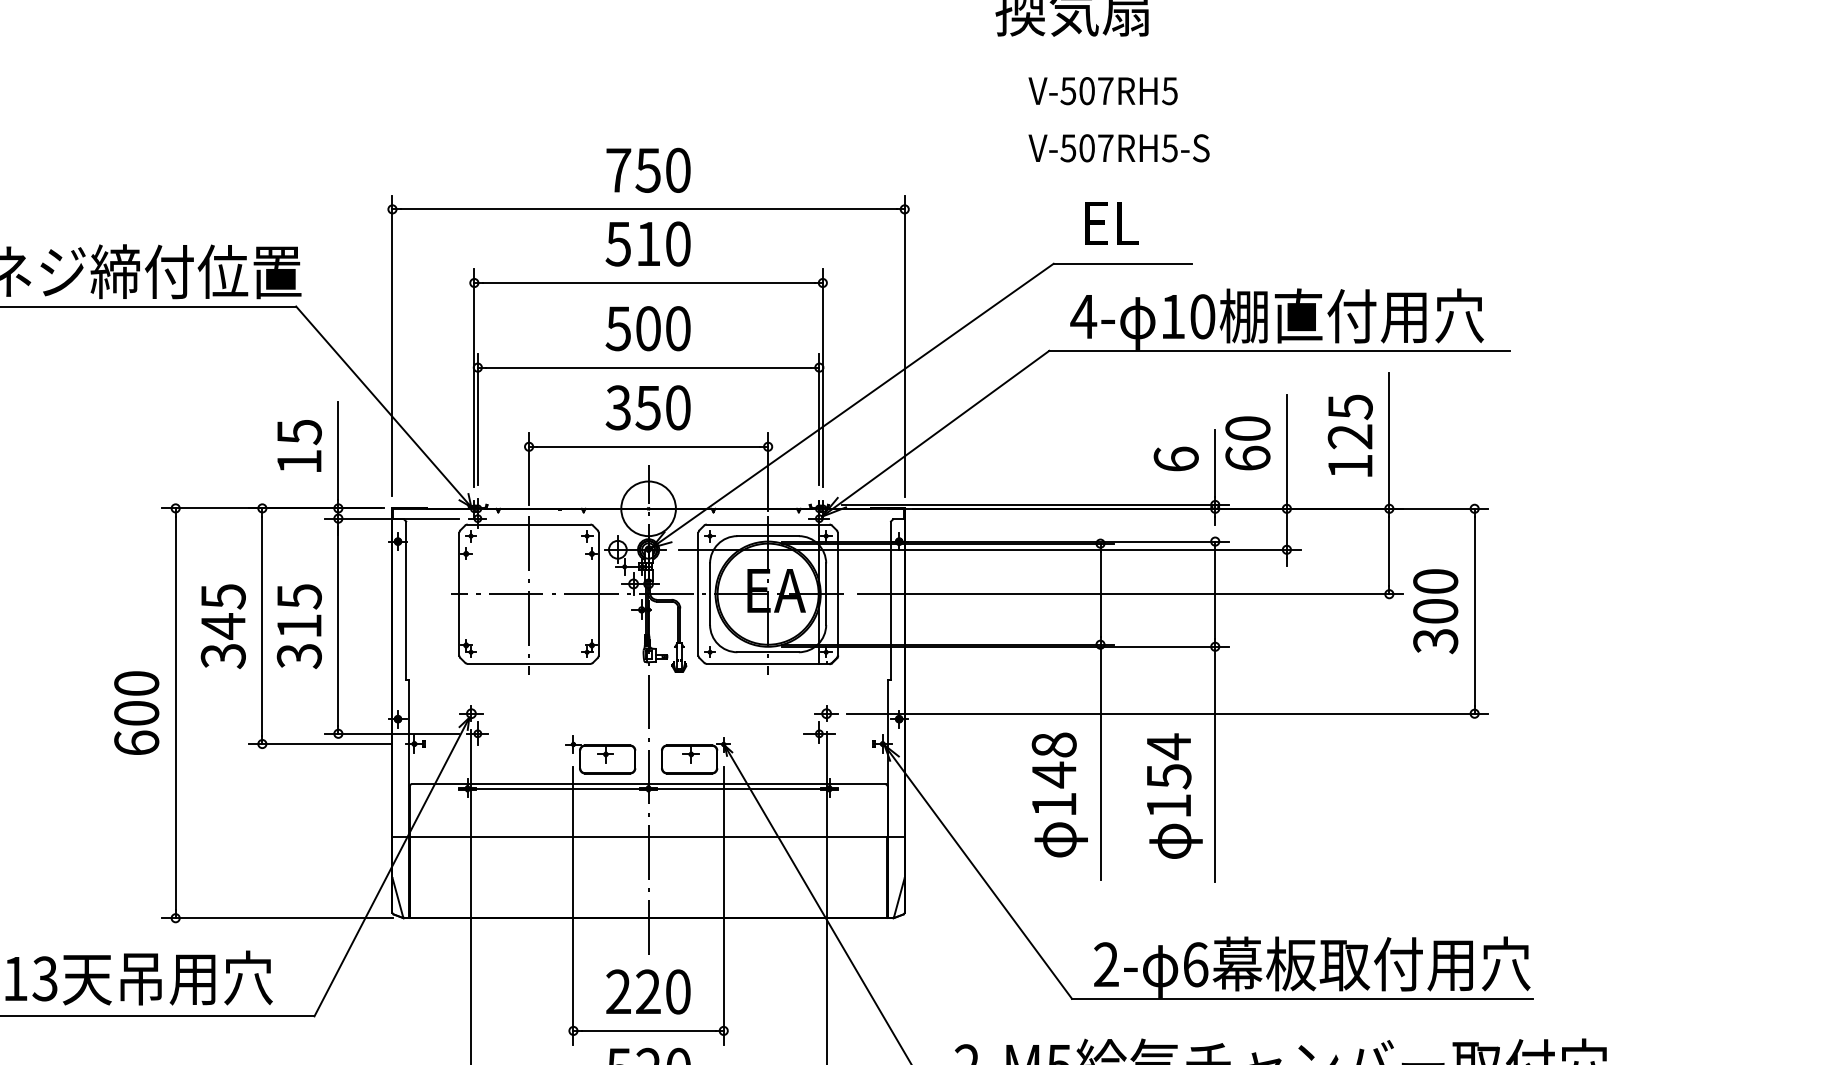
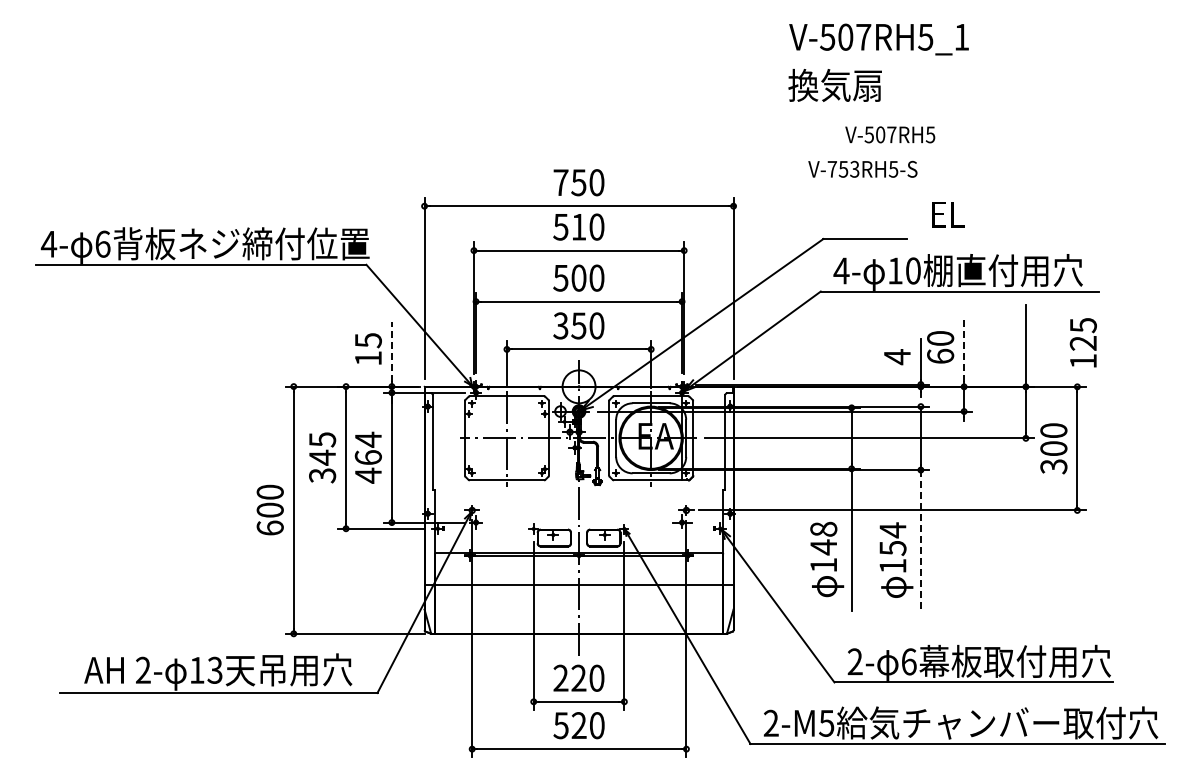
text: (1103, 90) -> (890, 134), moved
text: (1086, 146) -> (843, 168), V-507RH5-S -> V-753RH5-S
text: (1111, 223) -> (948, 214), moved
text: (1348, 435) -> (1082, 342), moved
line: (1287, 446) -> (964, 349), solid -> dashed
line: (337, 450) -> (391, 351), solid -> dashed
text: (1174, 460) -> (896, 357), 6 -> 4
text: (297, 625) -> (367, 457), 315 -> 464
line: (1214, 765) -> (920, 541), solid -> dashed

